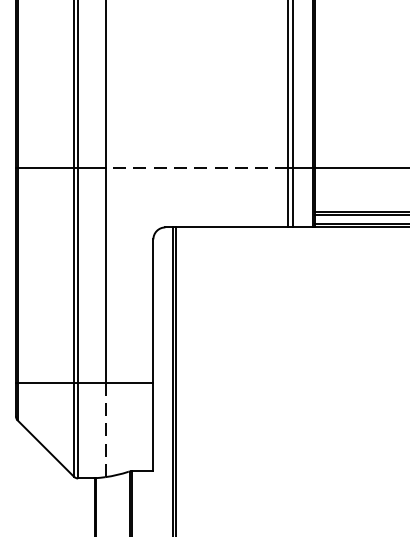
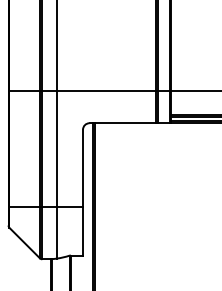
line: (196, 167) -> (106, 90), dashed -> solid
line: (106, 430) -> (57, 233), dashed -> solid

